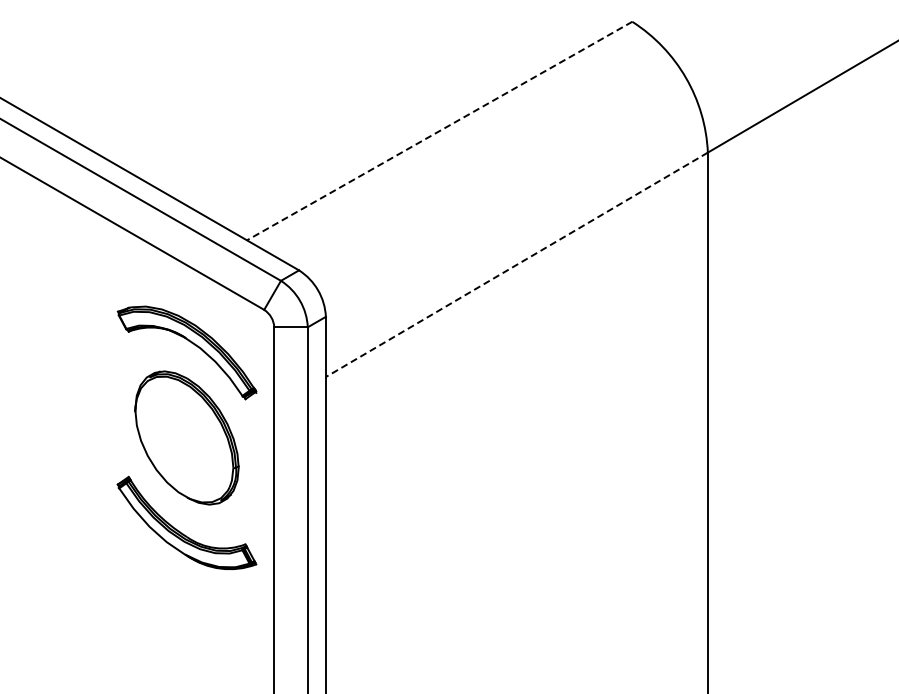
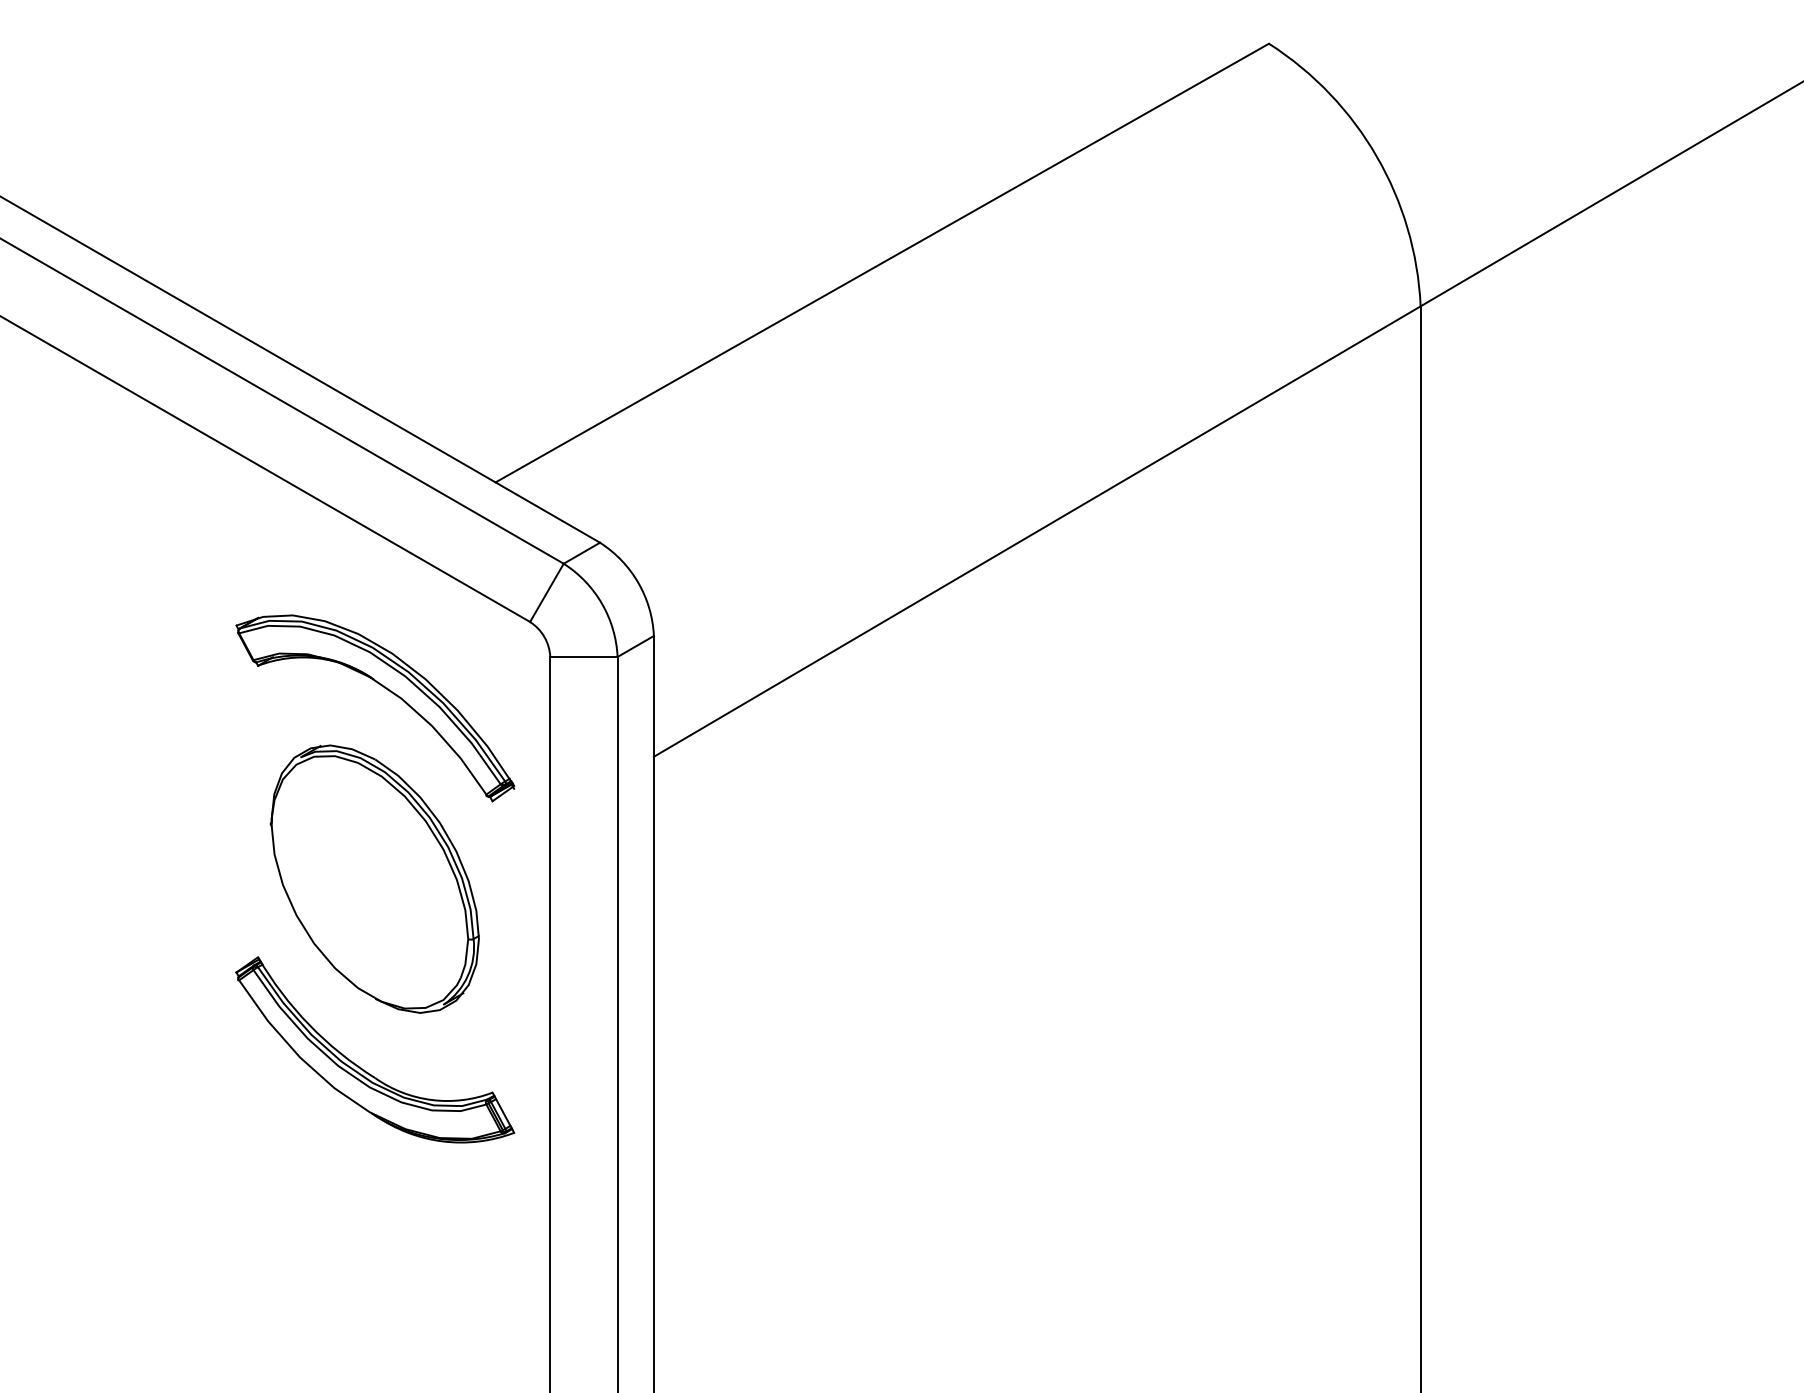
line: (439, 131) -> (881, 263), dashed -> solid
line: (516, 264) -> (1036, 530), dashed -> solid

